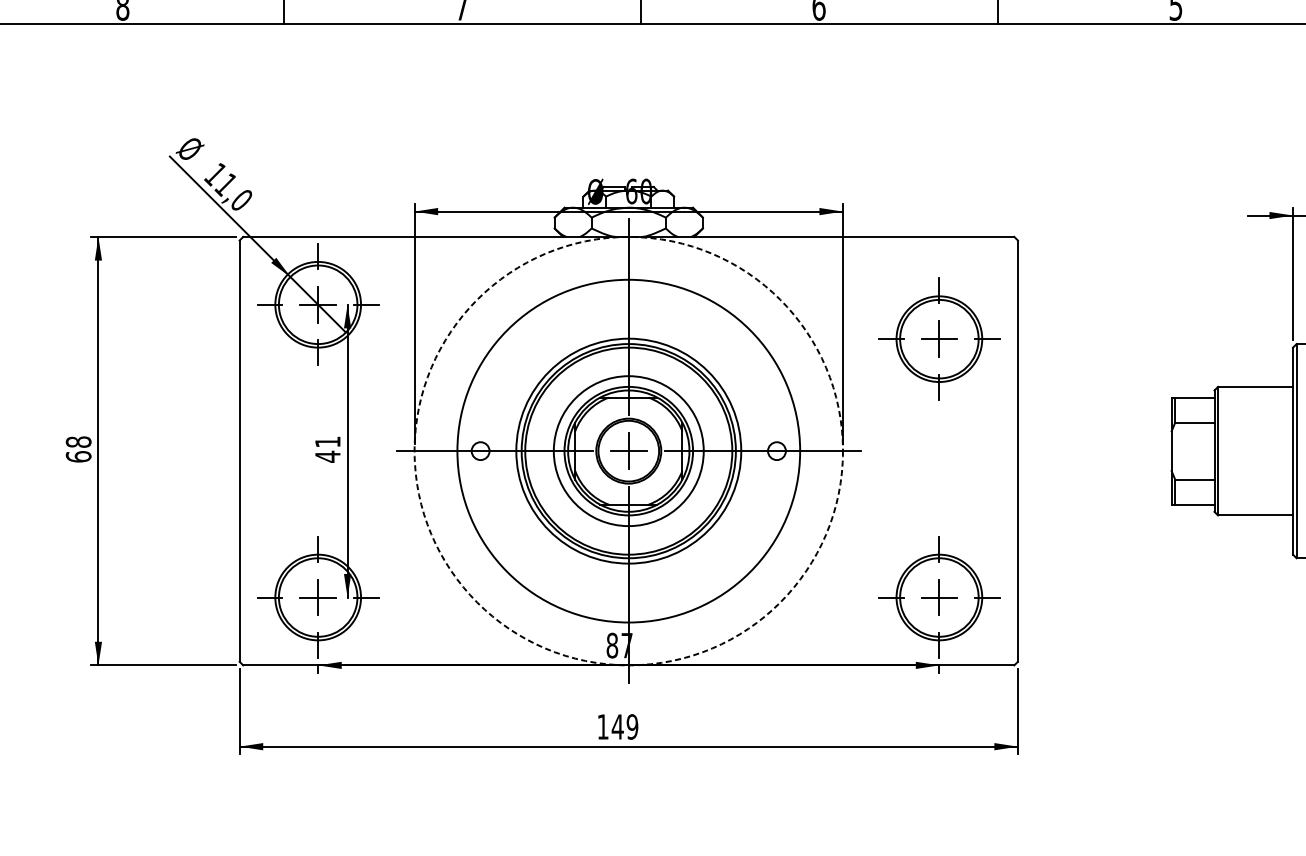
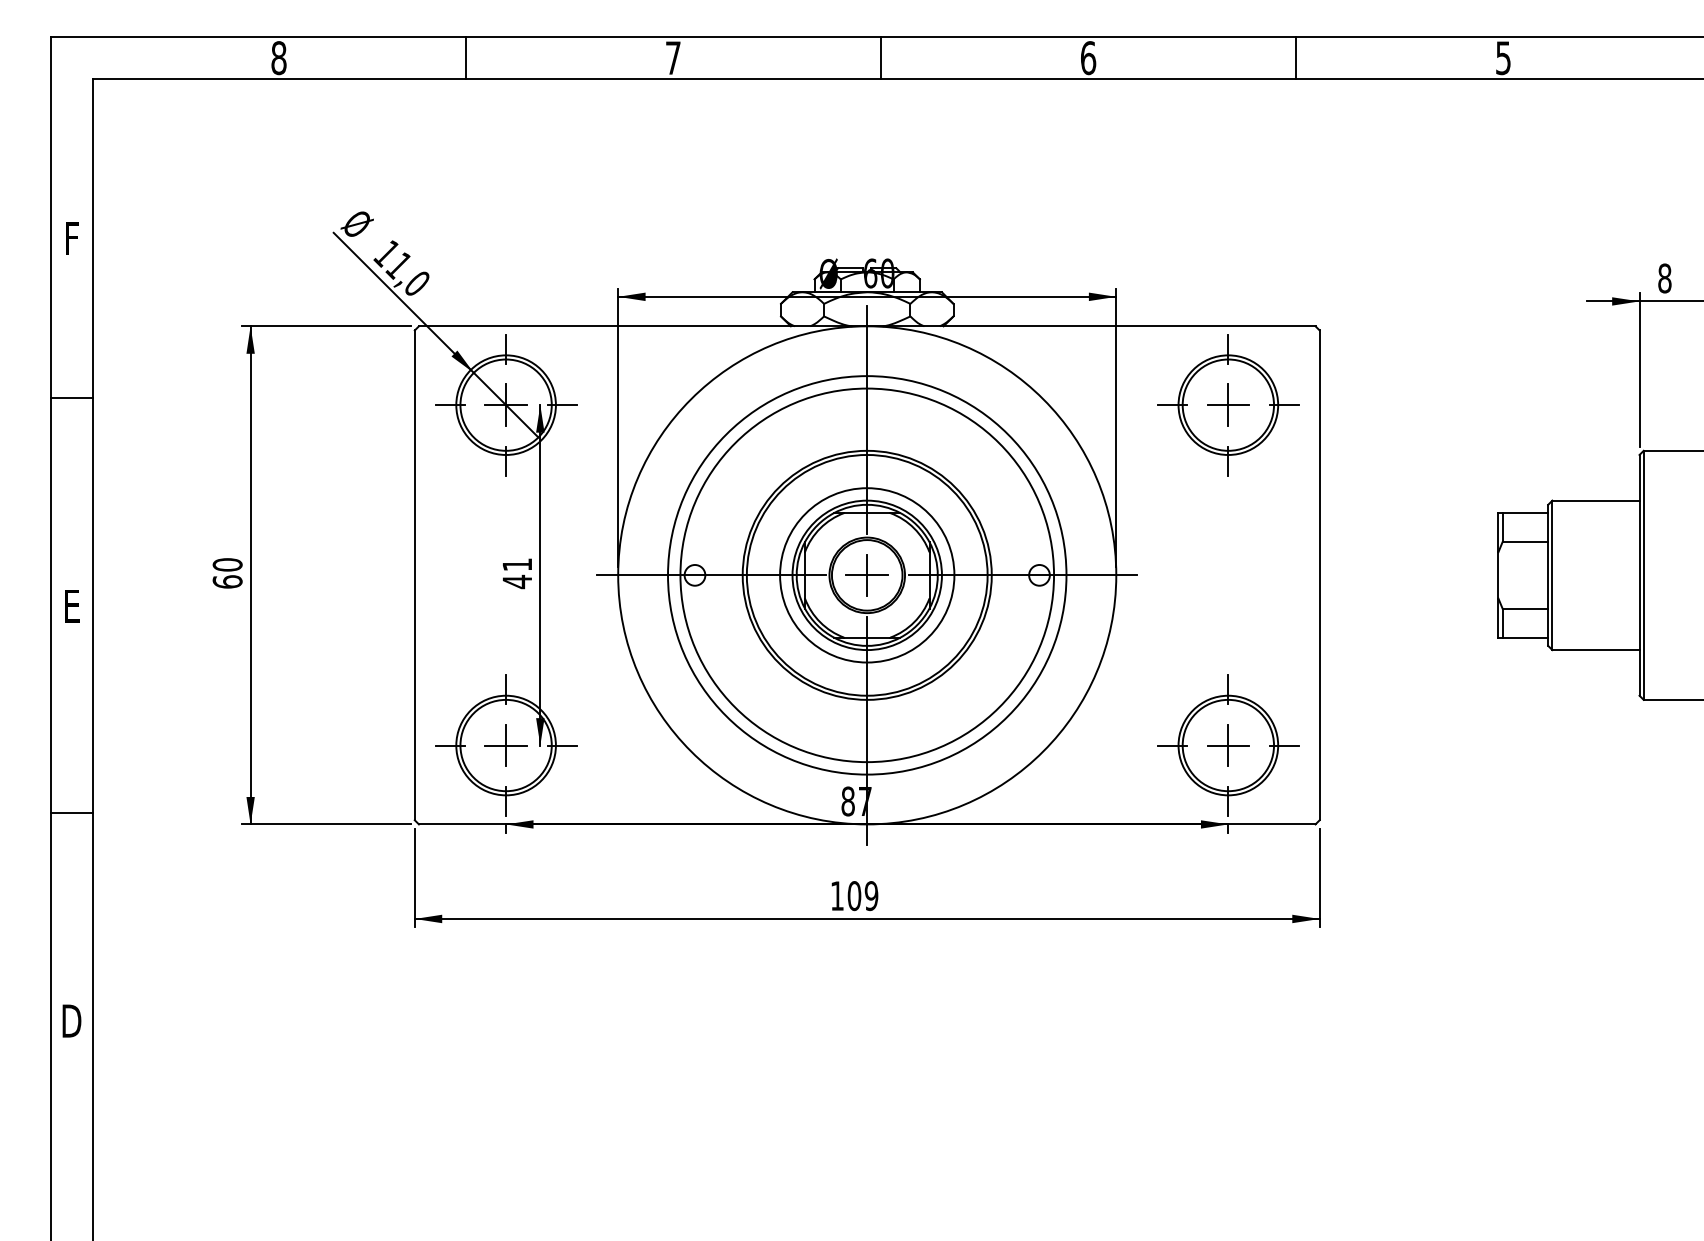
part: (939, 339) -> (1228, 405), moved
text: (78, 441) -> (227, 564), 68 -> 60
circle: (629, 451) -> (867, 575), dashed -> solid
circle: (629, 451) -> (867, 575), size x1.43
text: (617, 727) -> (854, 896), 149 -> 109

